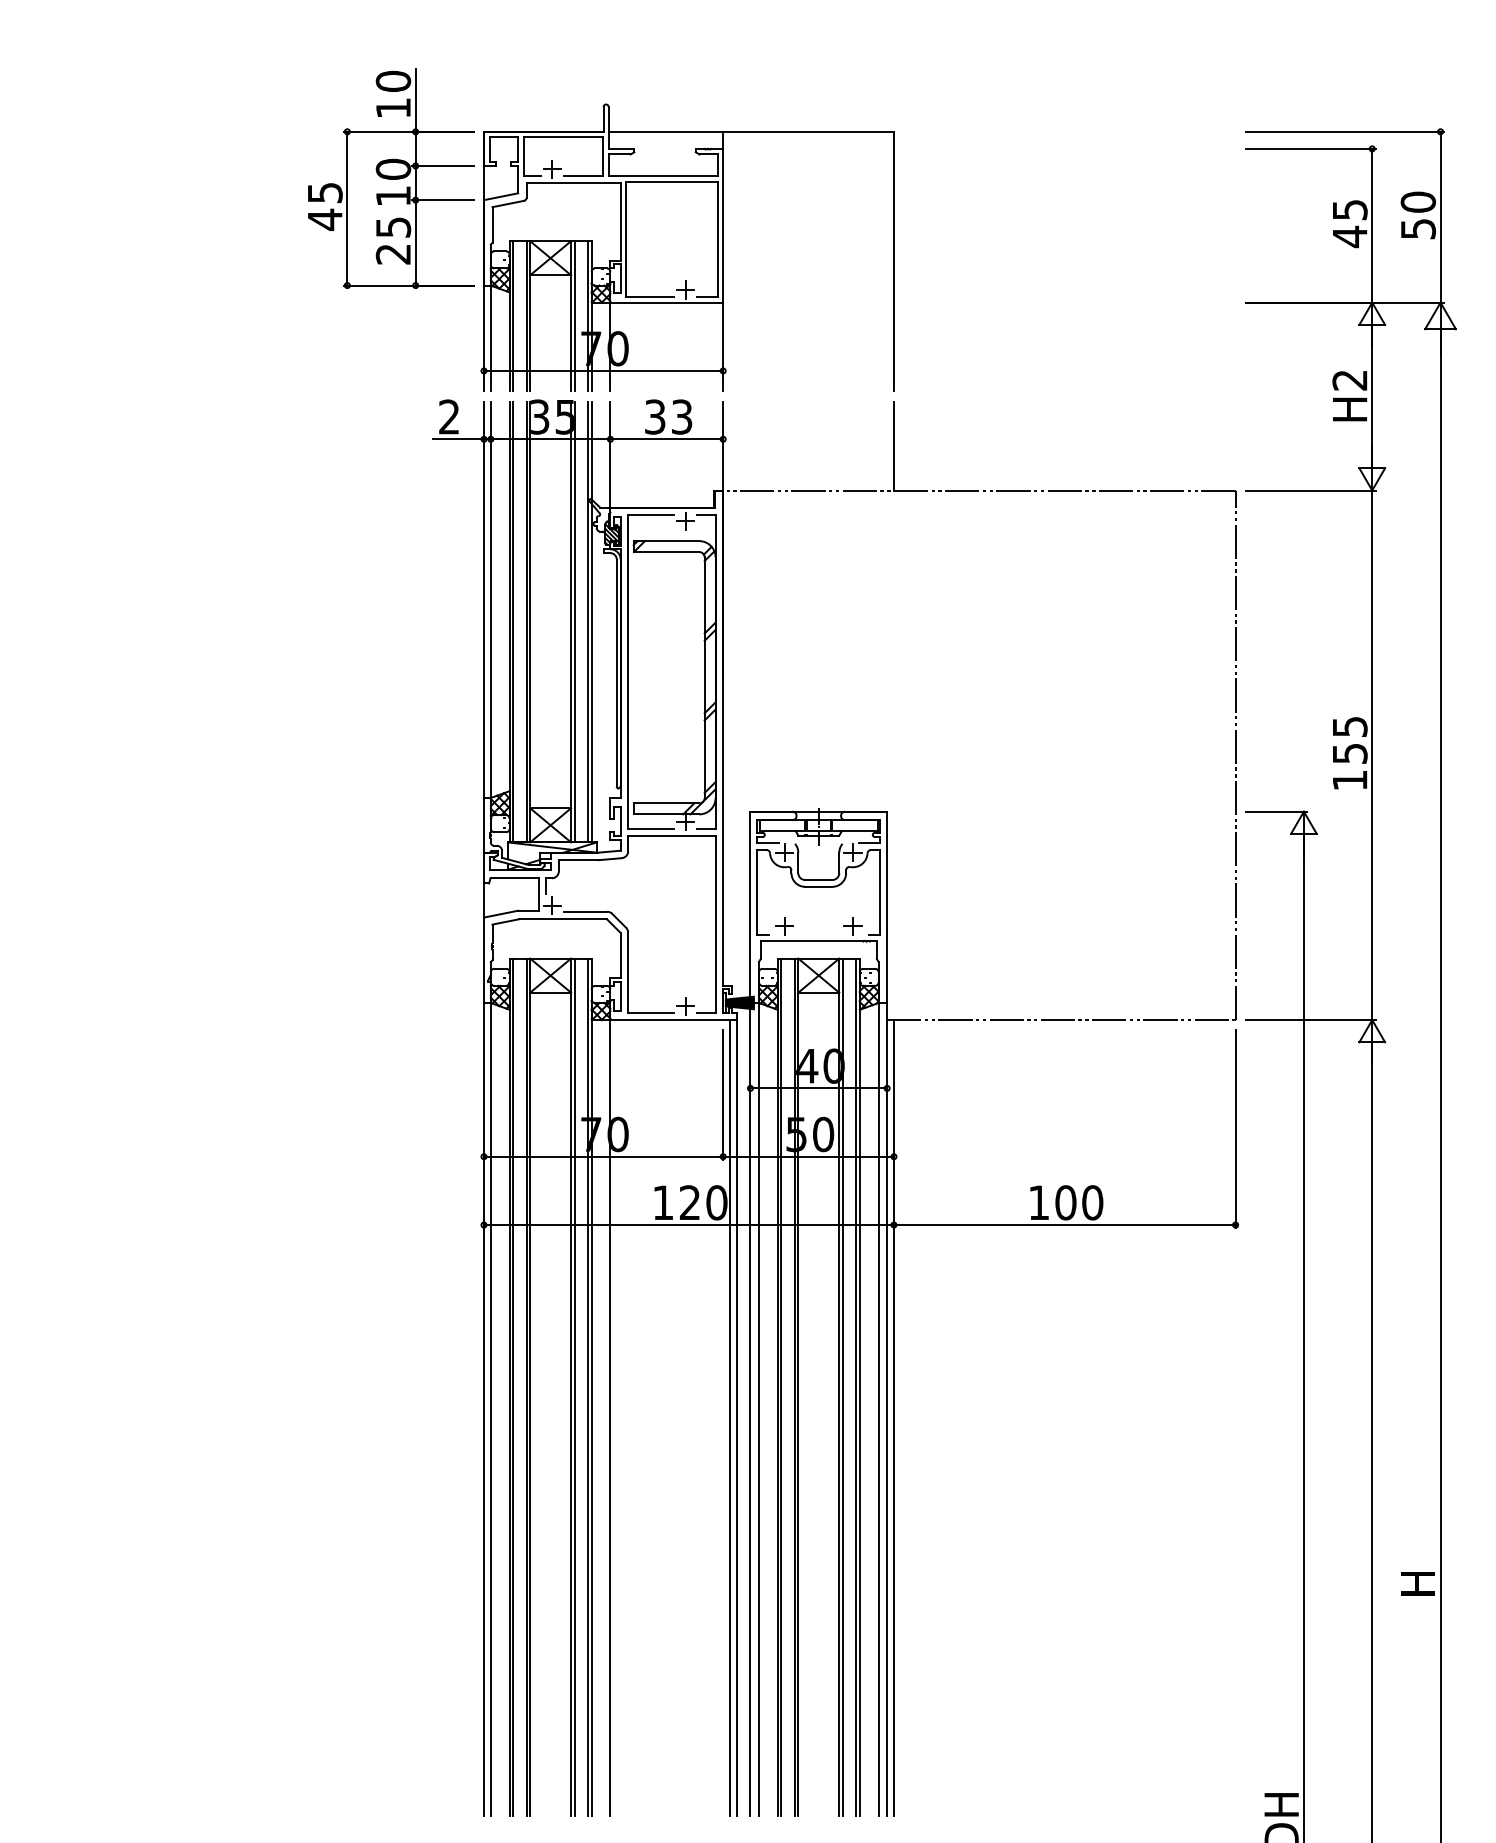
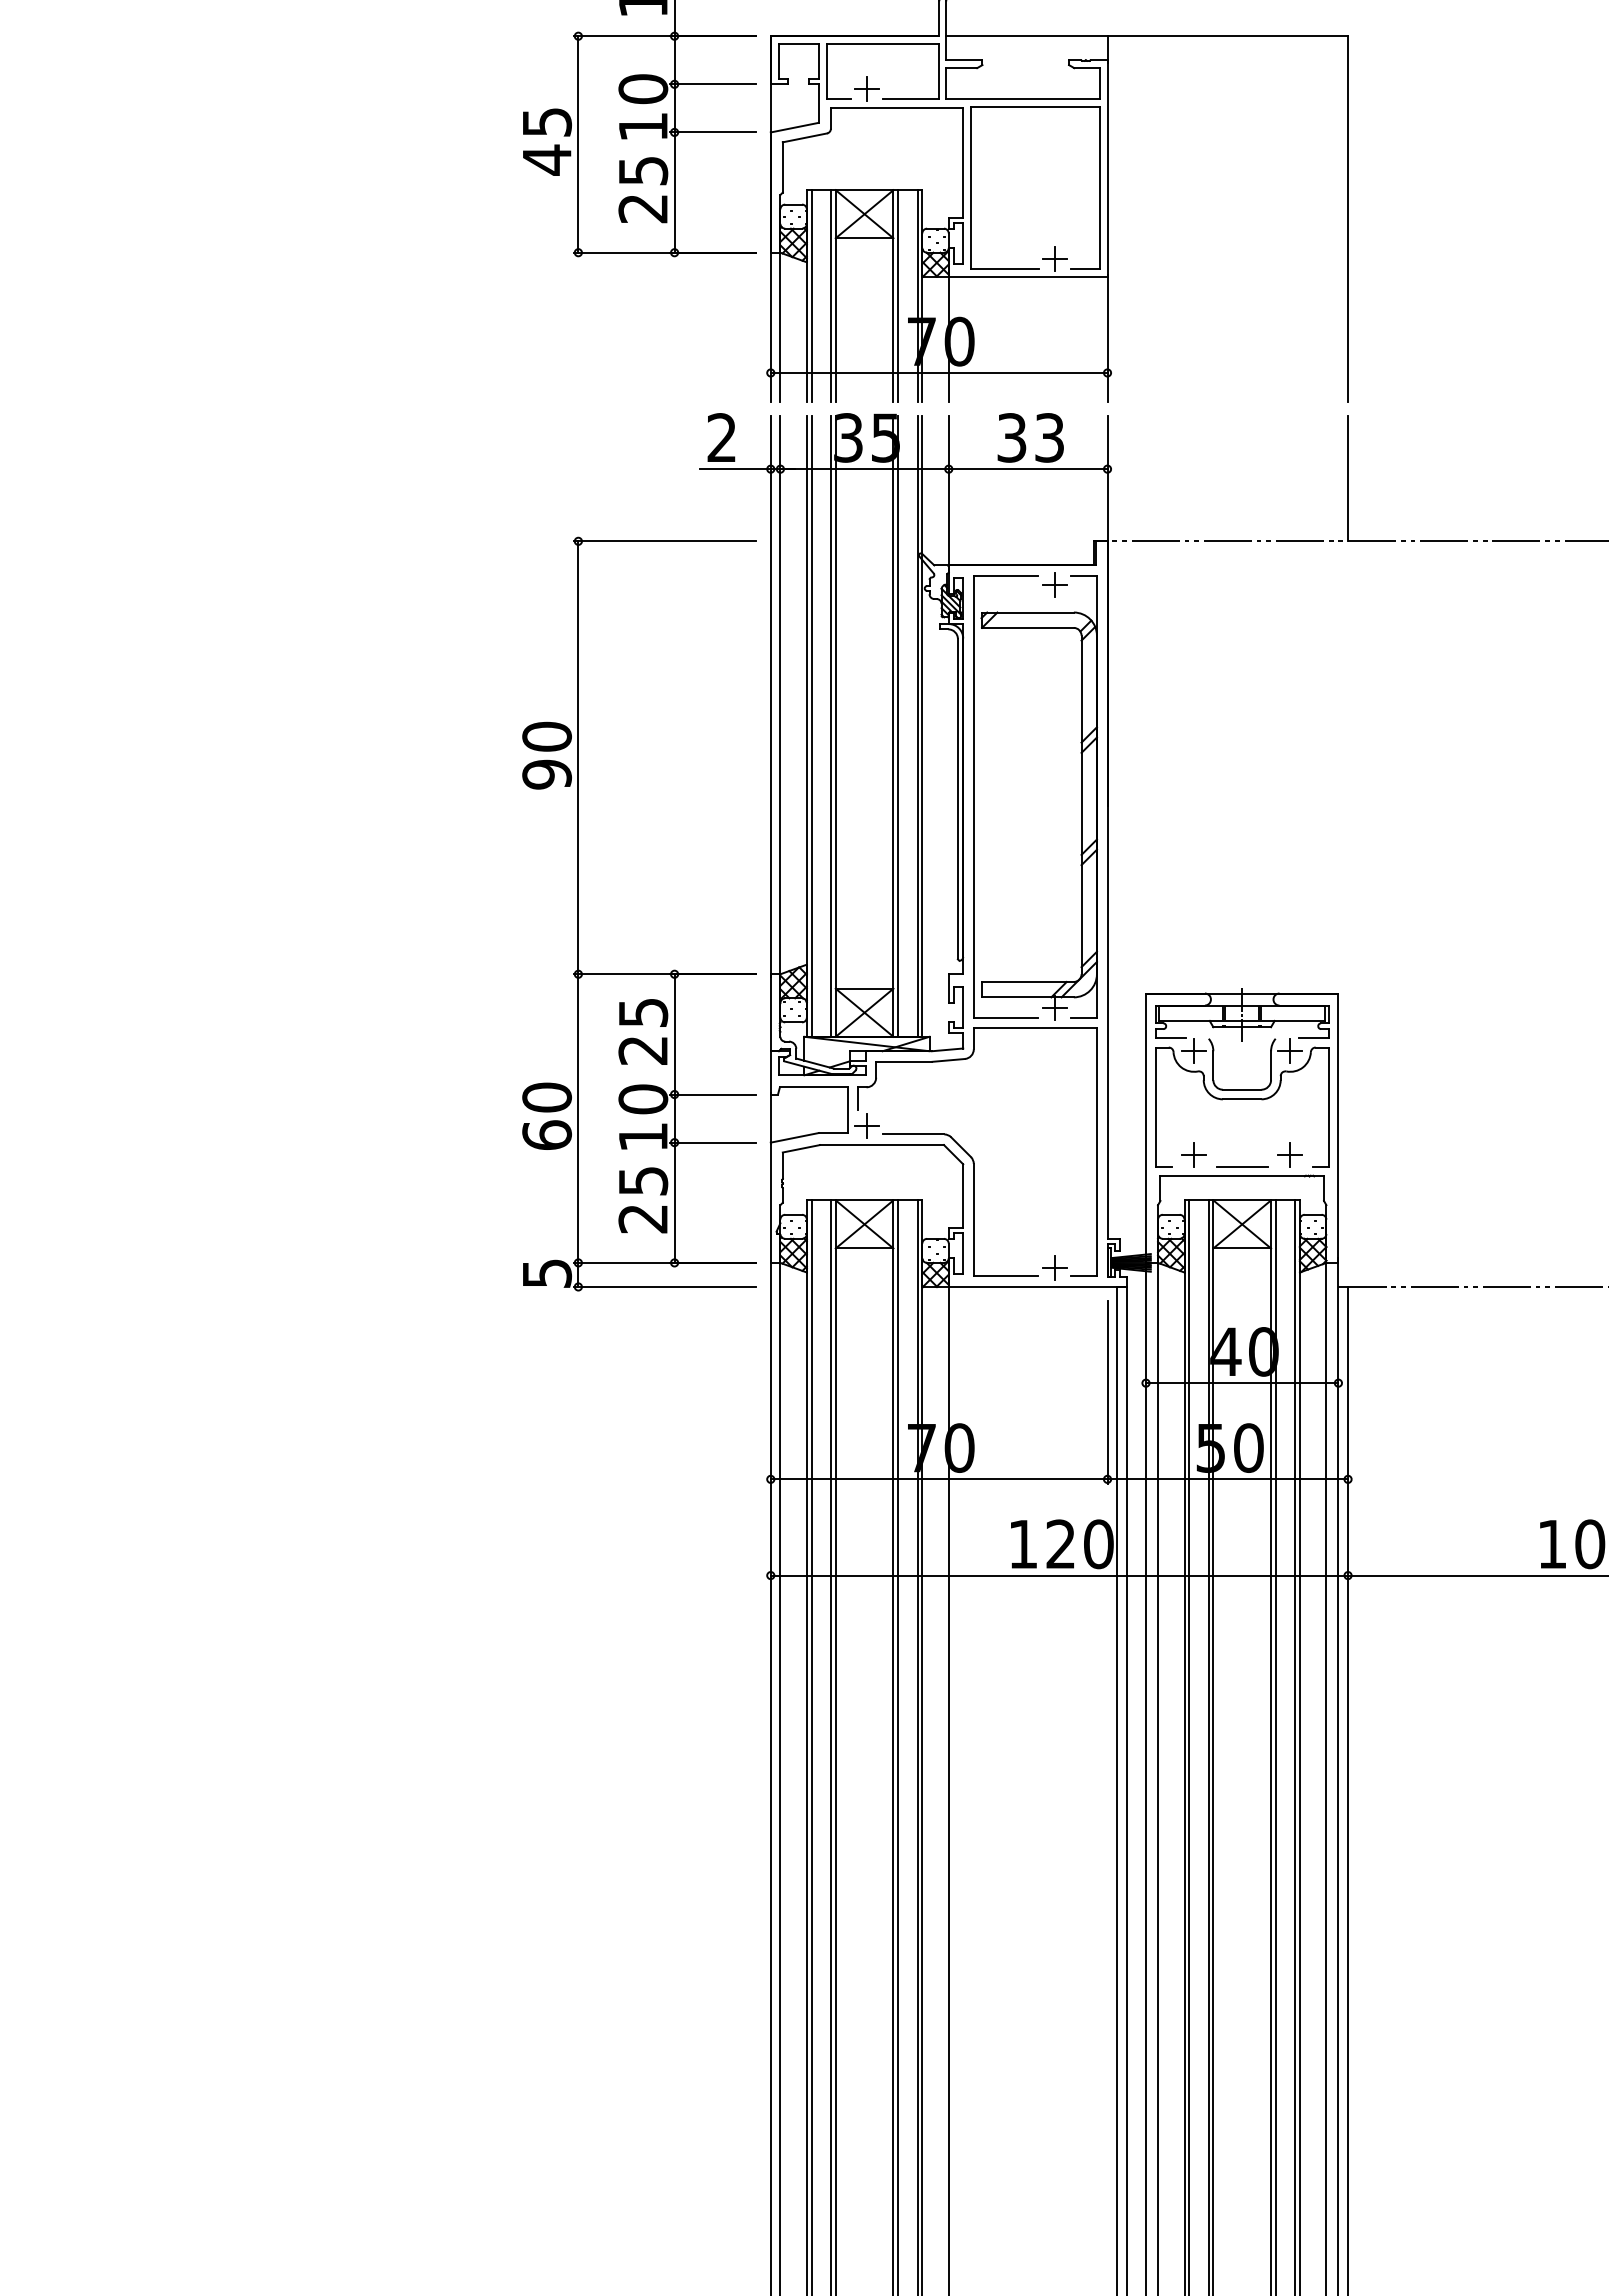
part: (390, 797) -> (639, 973), added
line: (818, 934) -> (1241, 1166), added

